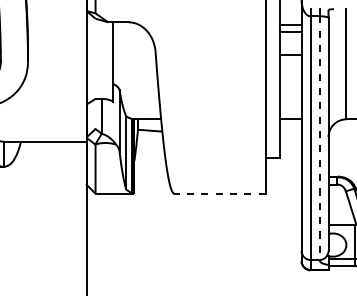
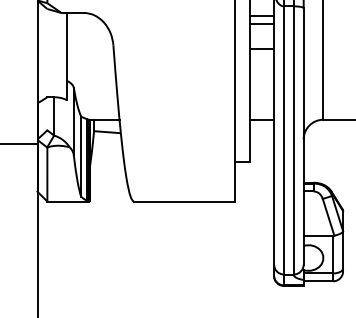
line: (319, 138) -> (293, 140), dashed -> solid
line: (220, 193) -> (184, 201), dashed -> solid

